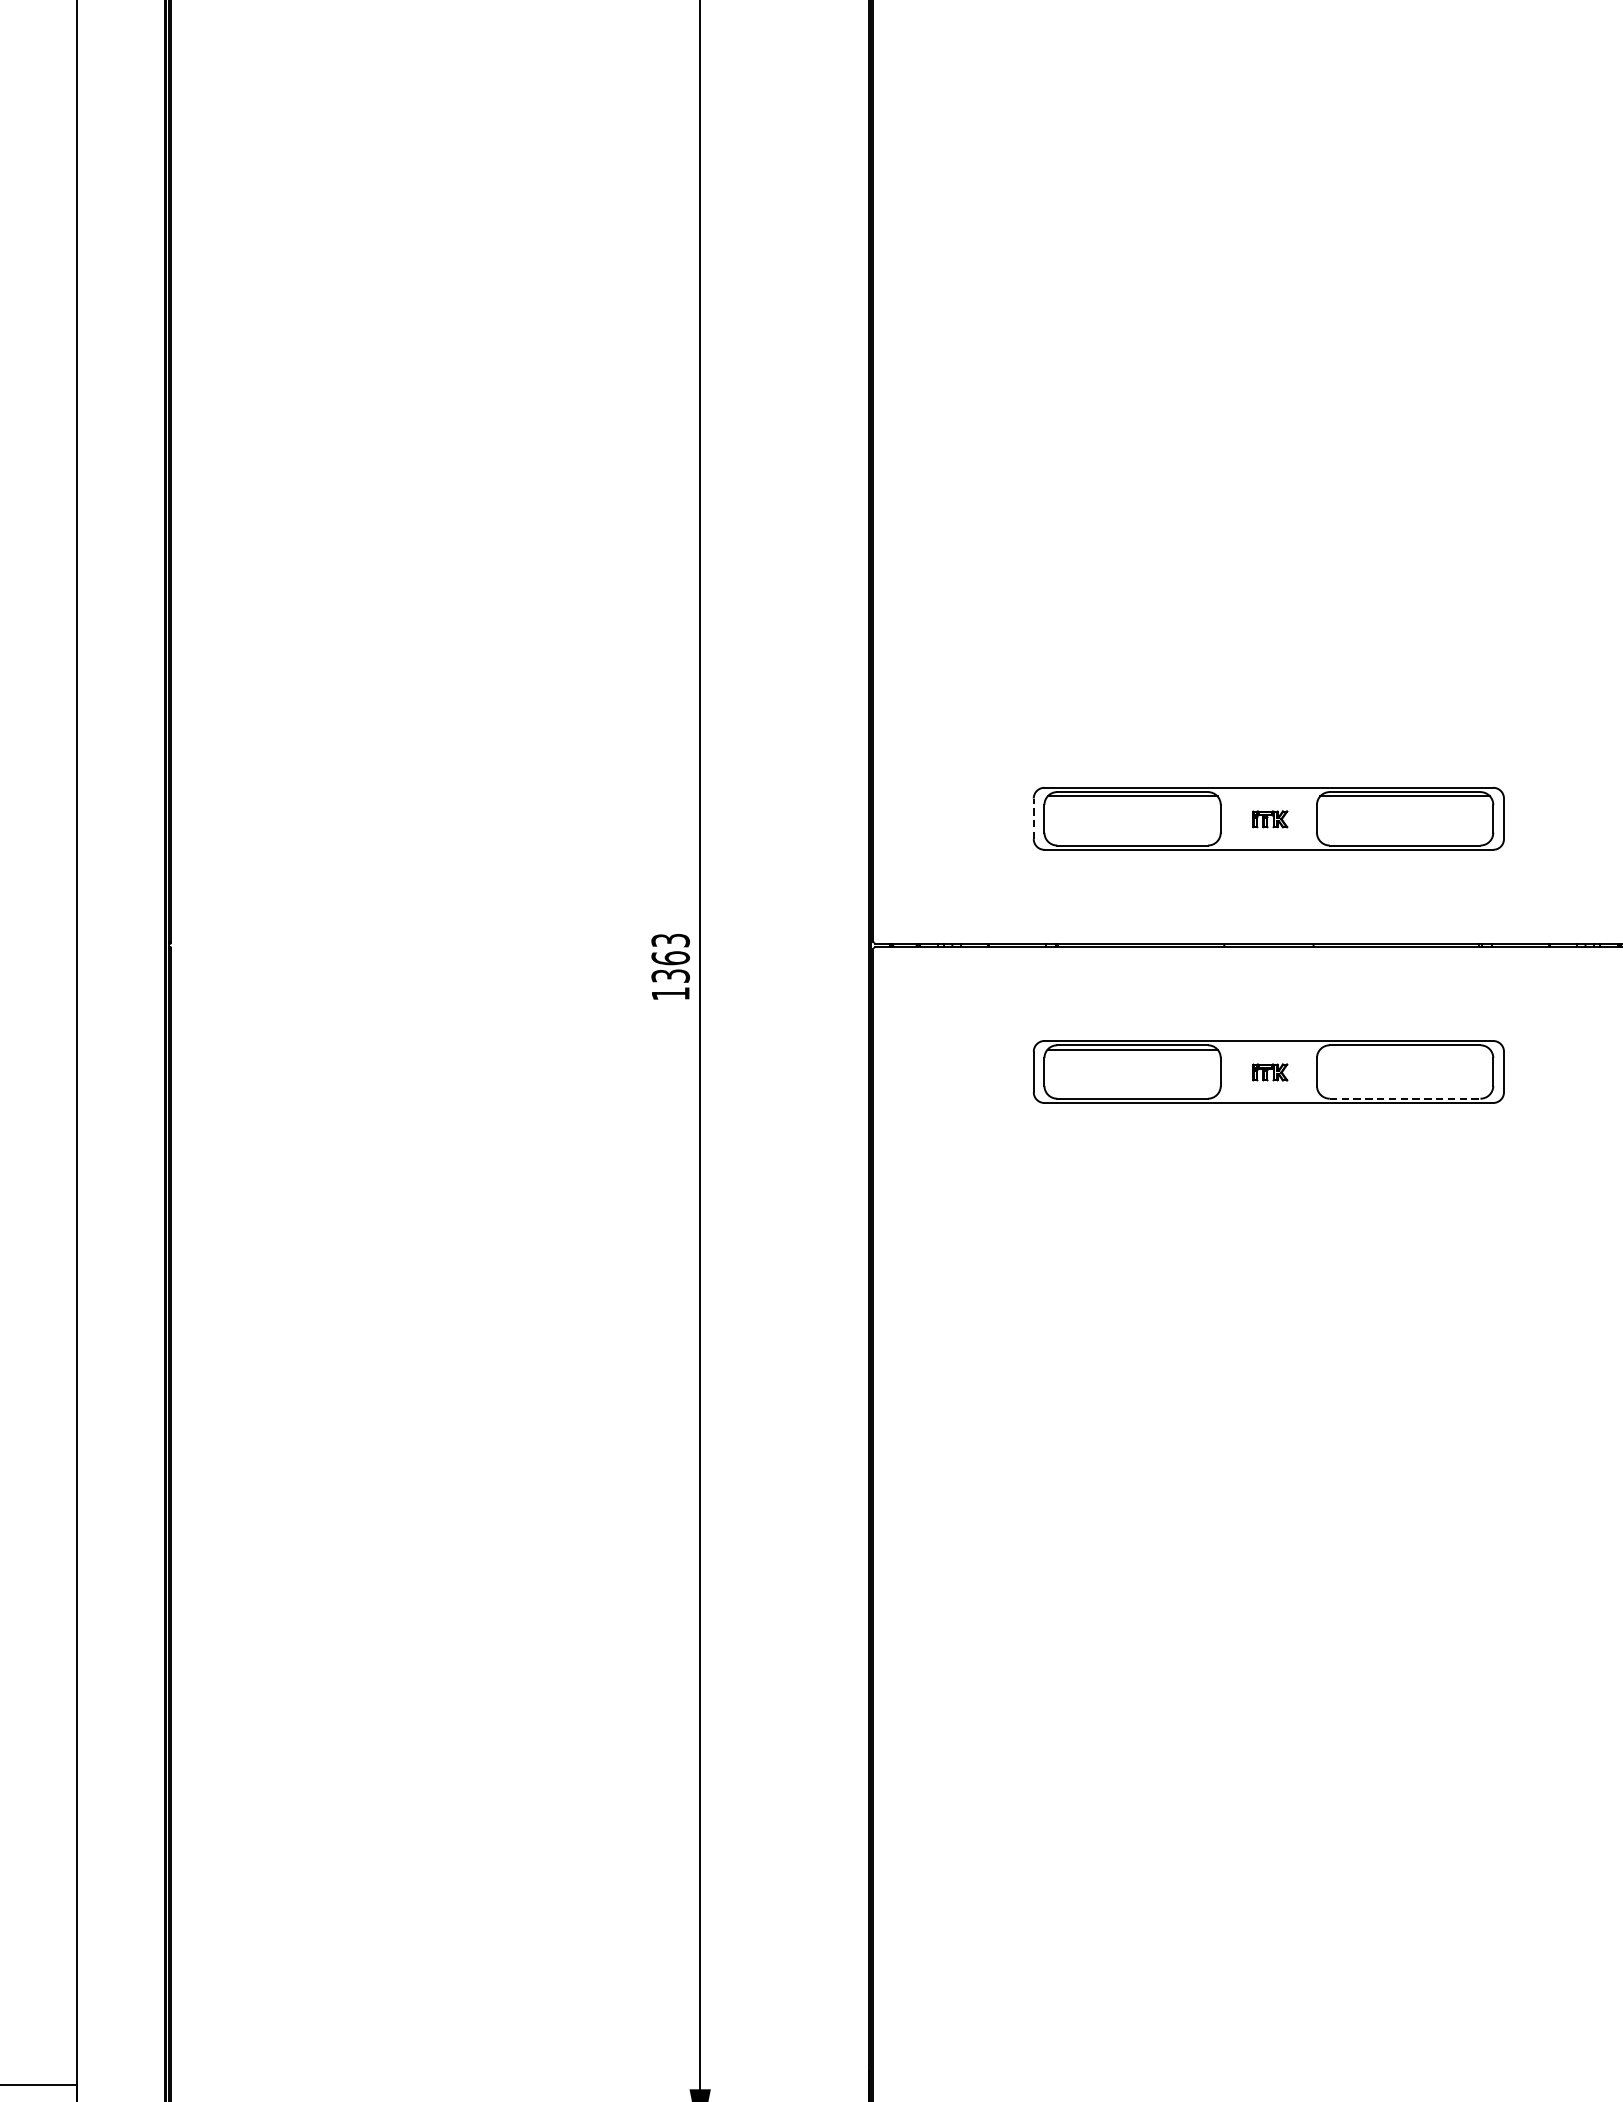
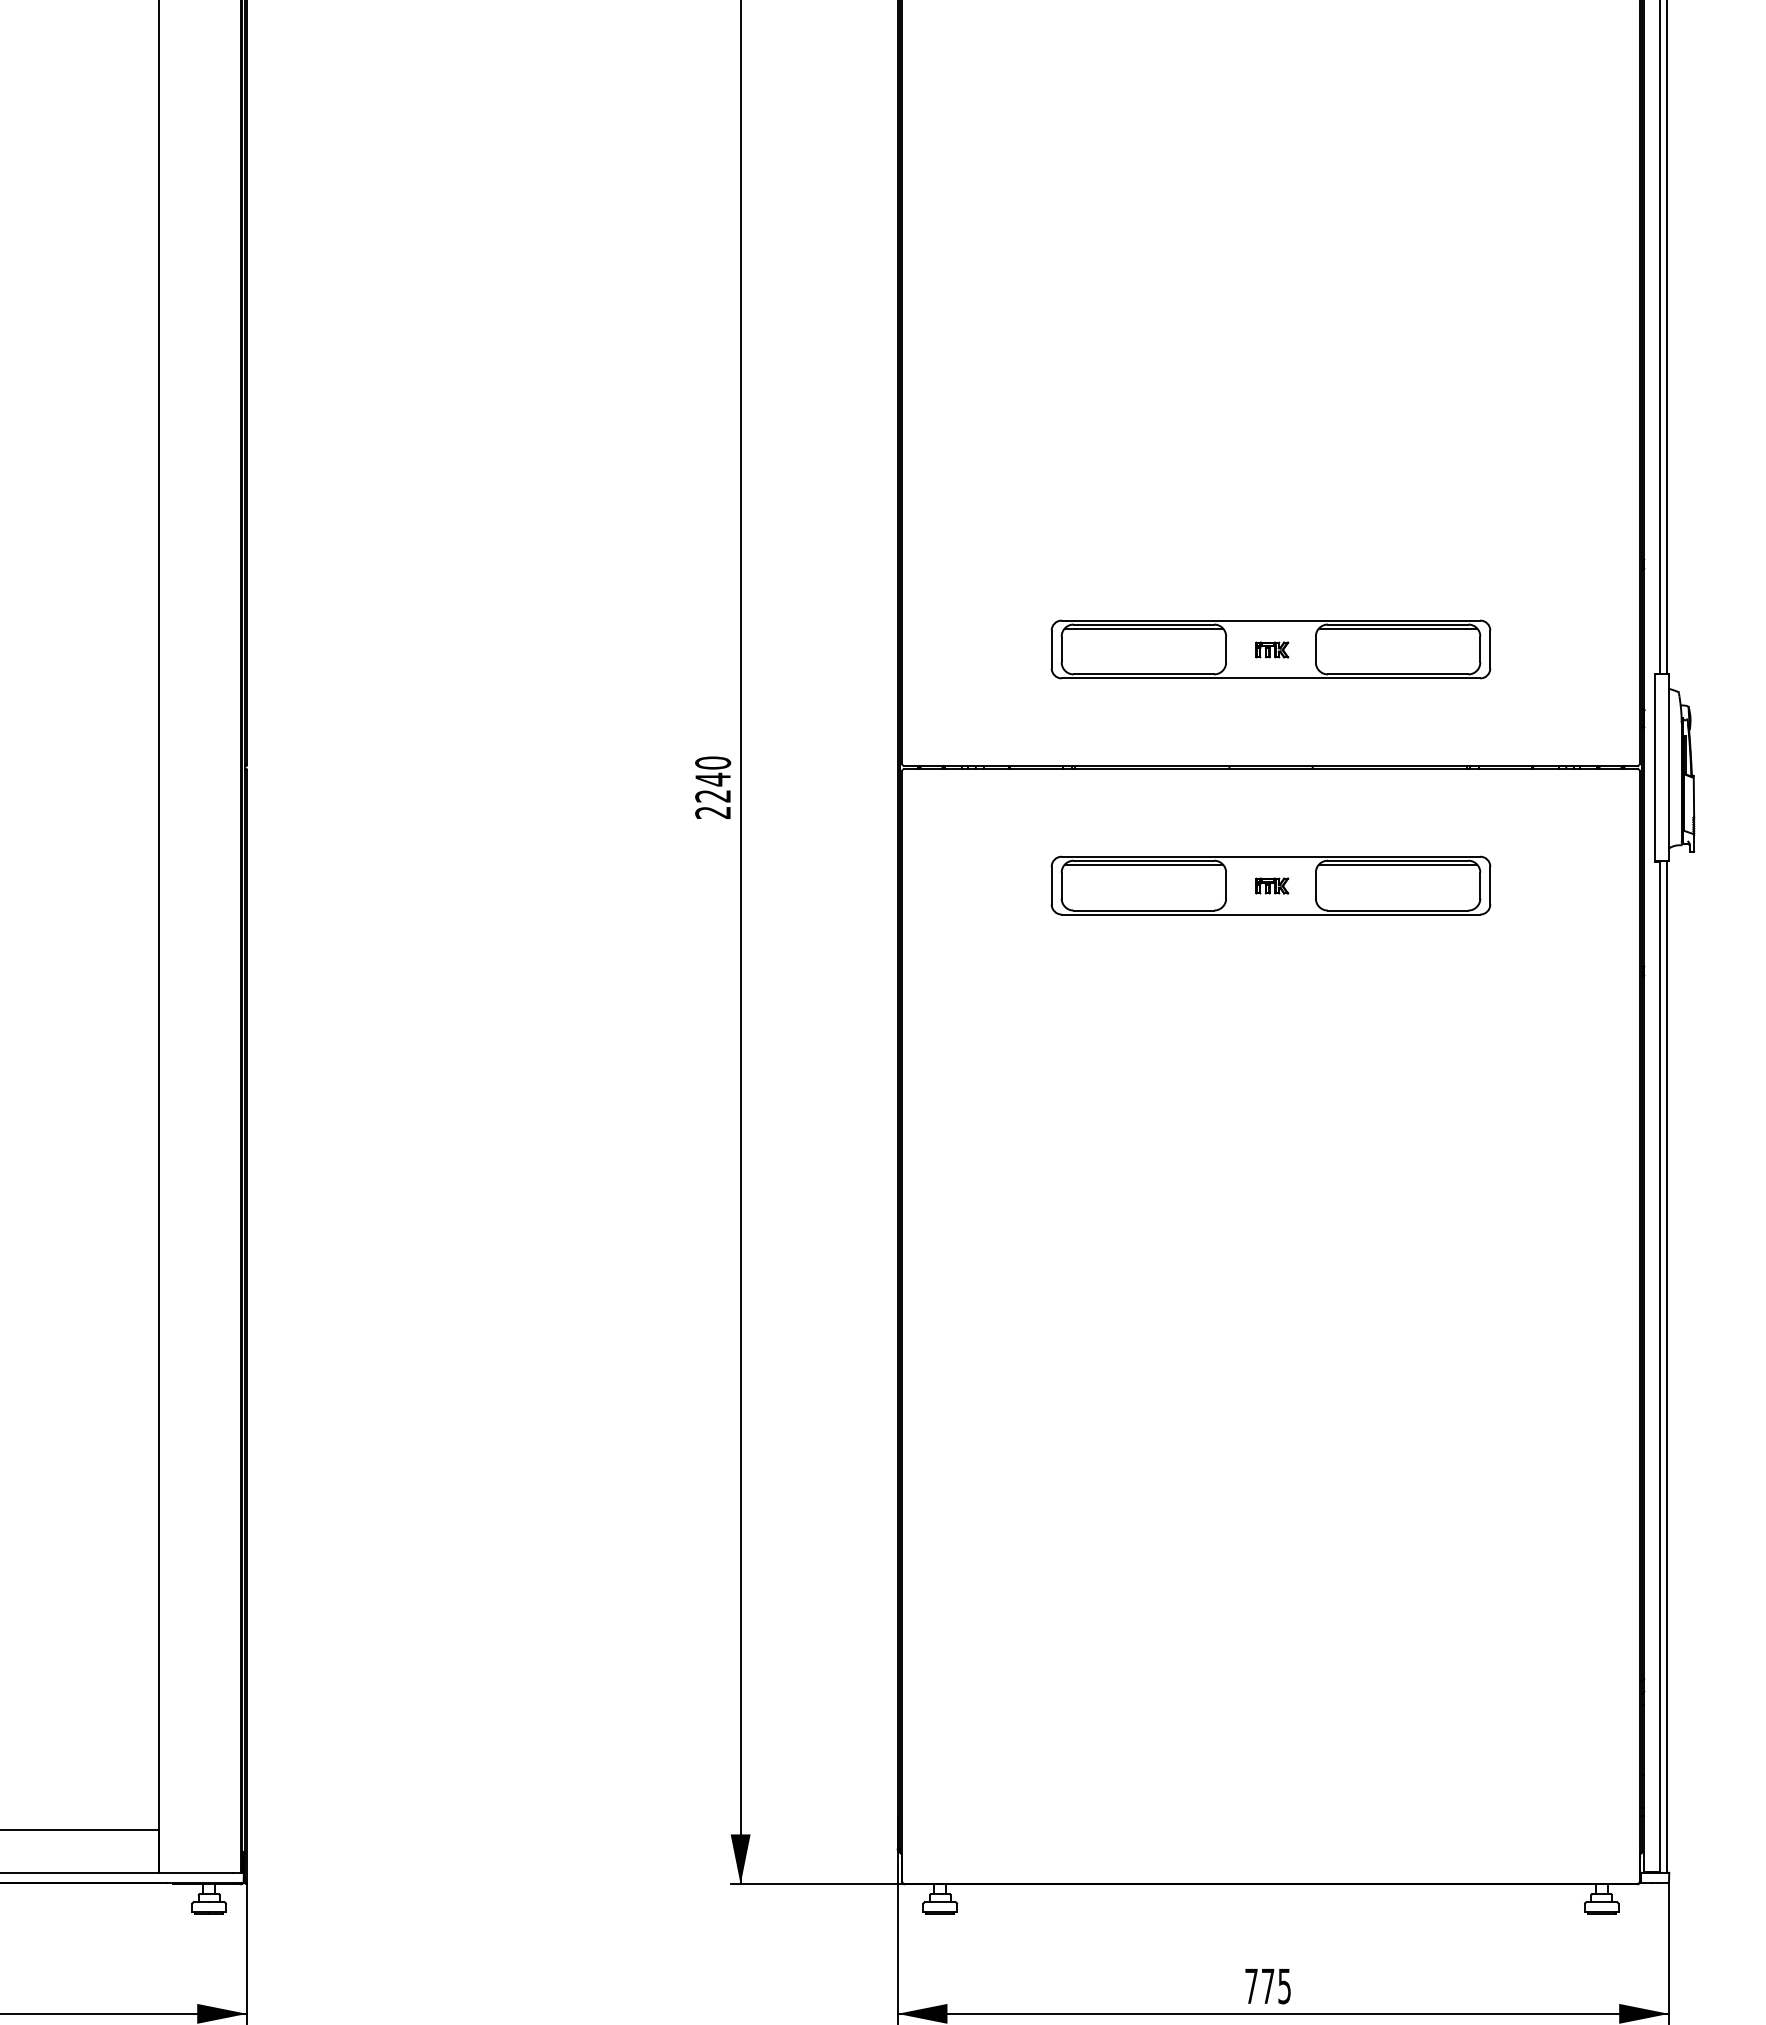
line: (1033, 818) -> (1051, 649), dashed -> solid
text: (671, 966) -> (713, 787), 1363 -> 2240
line: (1404, 1049) -> (1397, 864), added
line: (1405, 1098) -> (1398, 910), dashed -> solid

